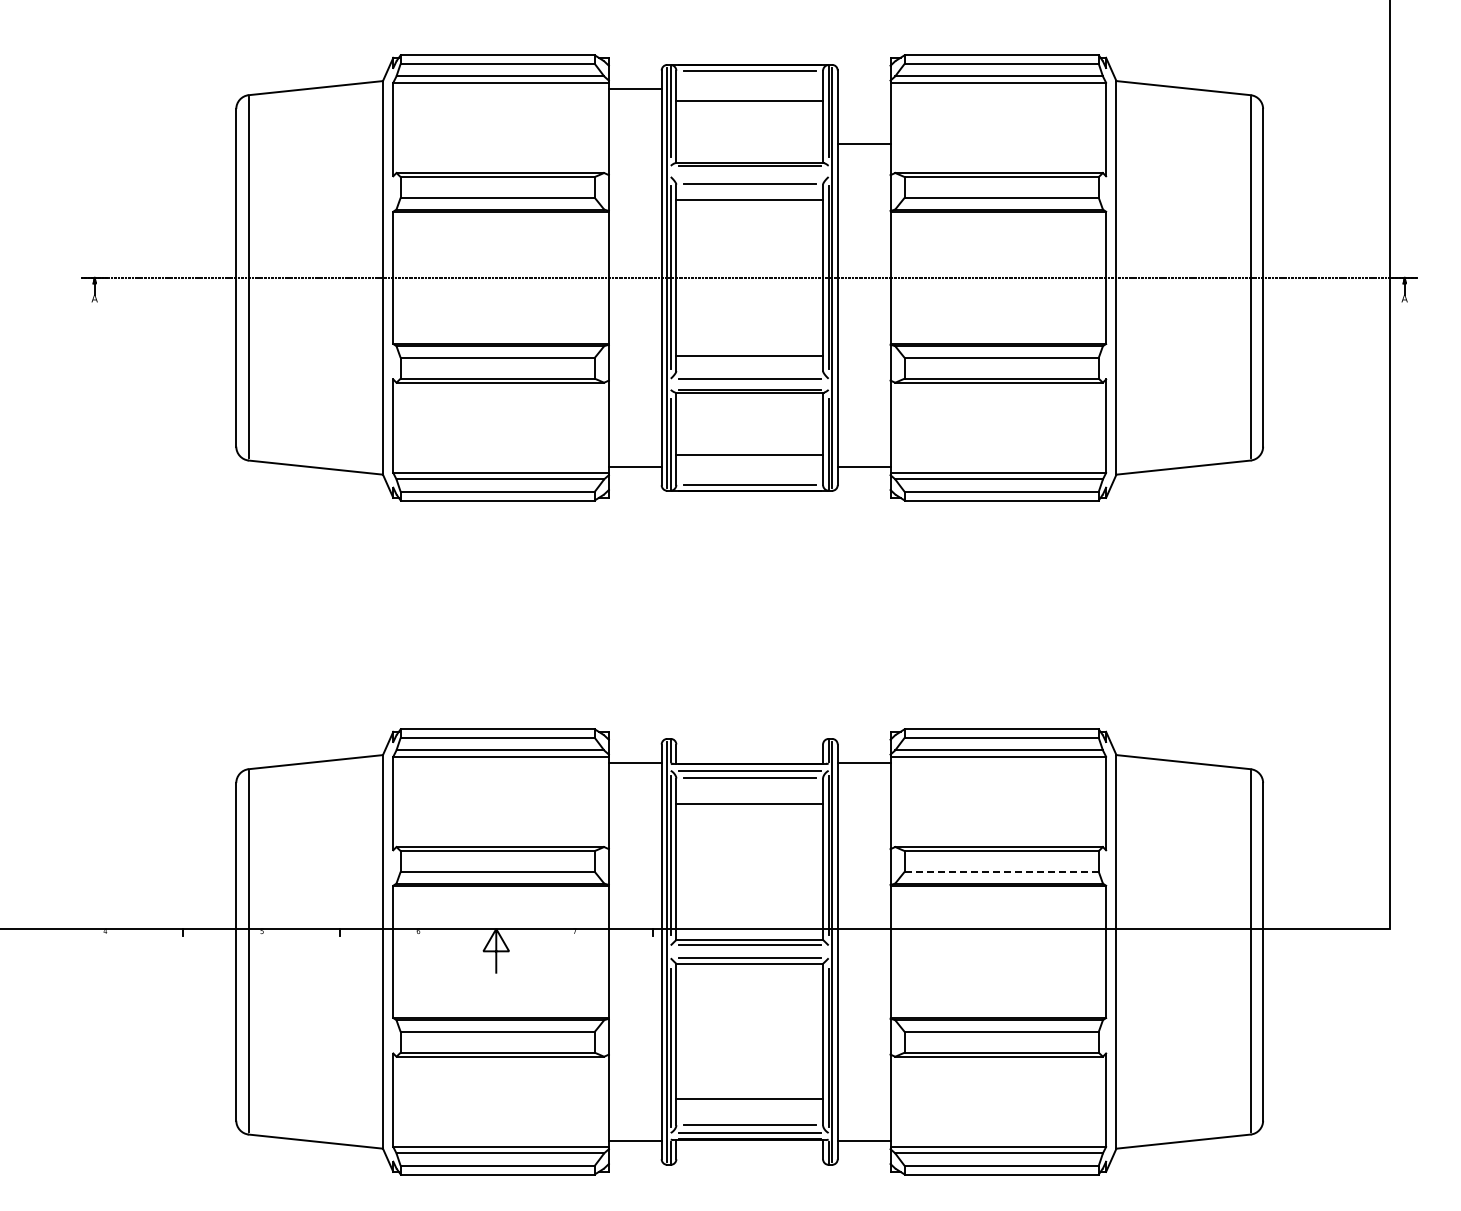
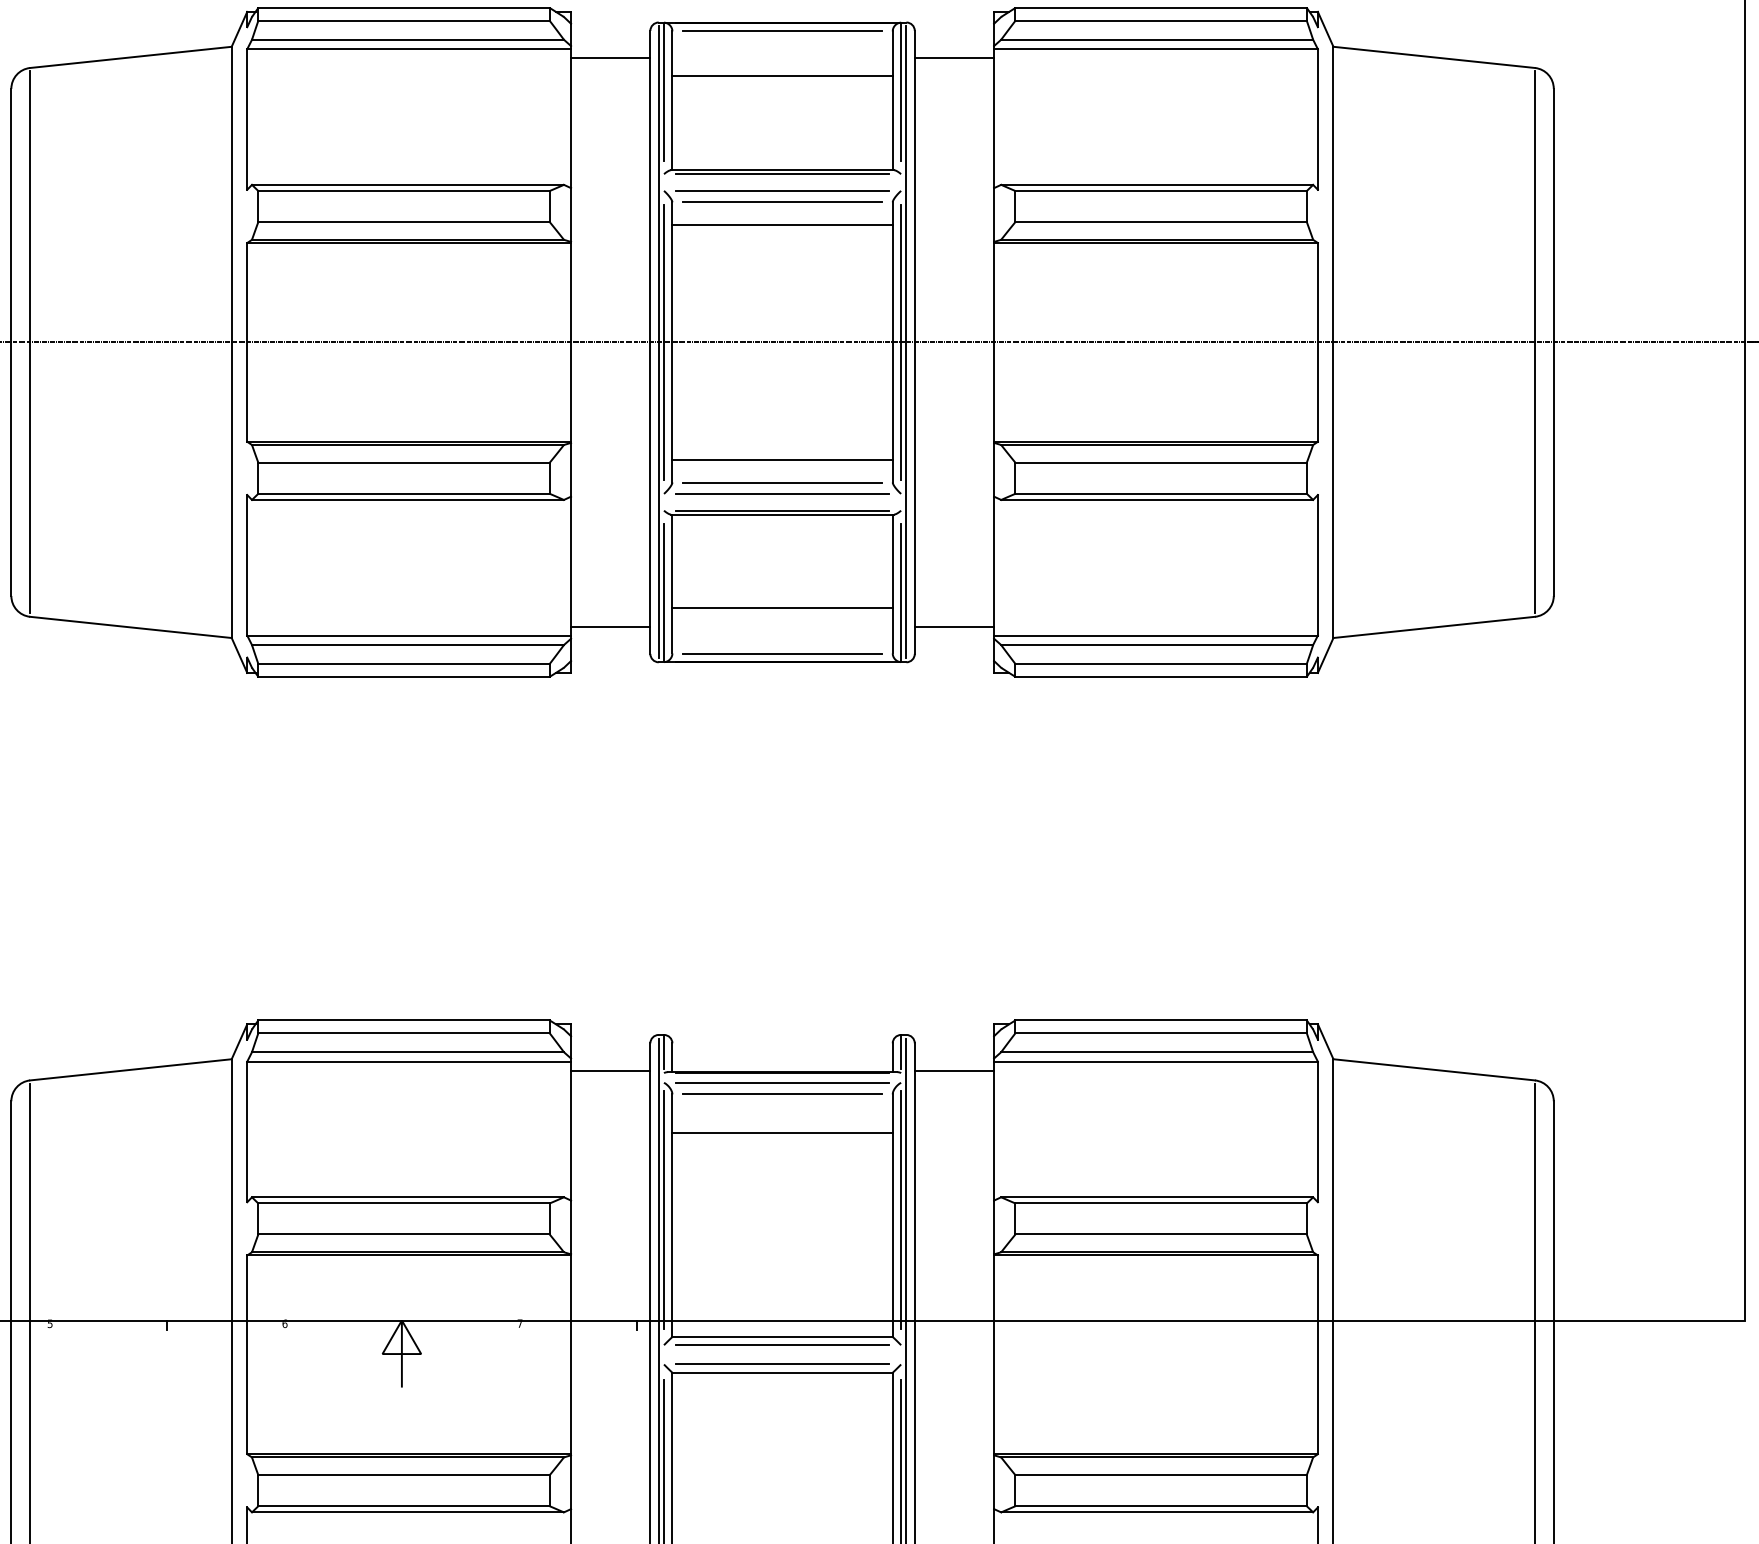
line: (863, 143) -> (953, 57), moved
line: (749, 177) -> (782, 191), added
line: (749, 371) -> (782, 483), added
line: (1001, 871) -> (1160, 1234), dashed -> solid

